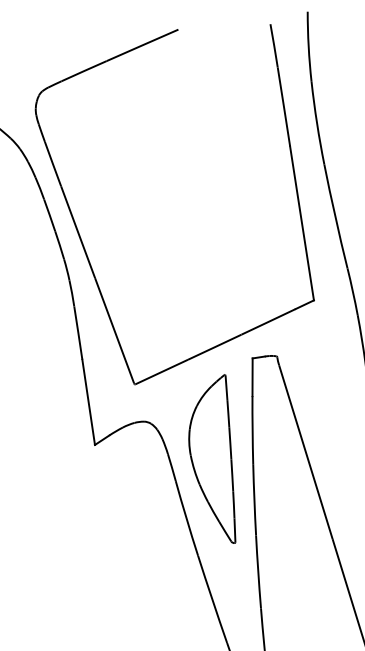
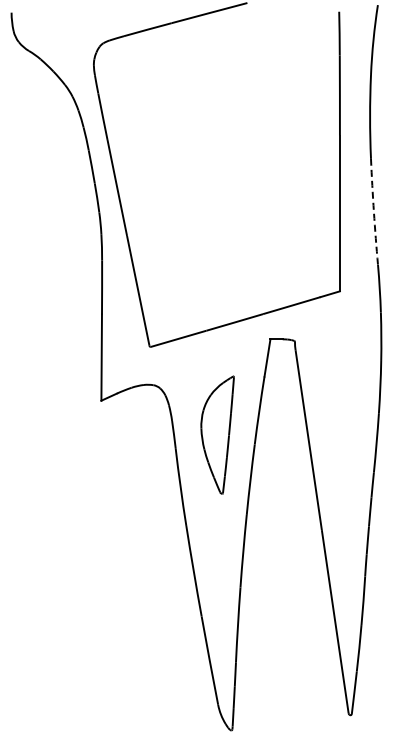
arc: (334, 216) -> (373, 211), solid -> dashed
part: (214, 460) -> (217, 434), size x0.7

